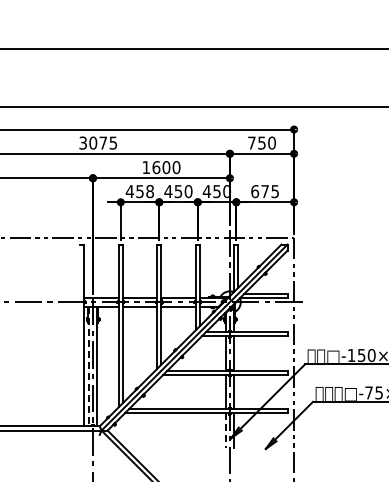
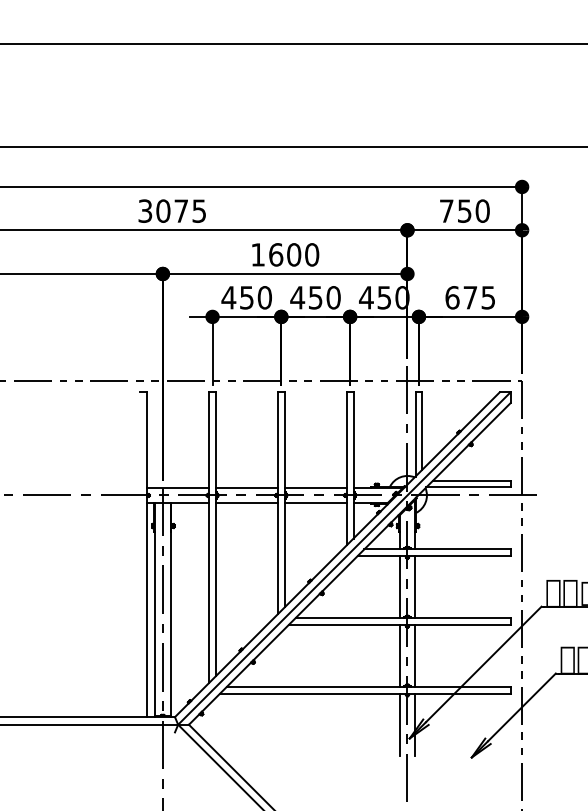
text: (150, 191) -> (265, 297), 458 -> 450
line: (88, 366) -> (154, 610), dashed -> solid
line: (225, 431) -> (399, 726), dashed -> solid

